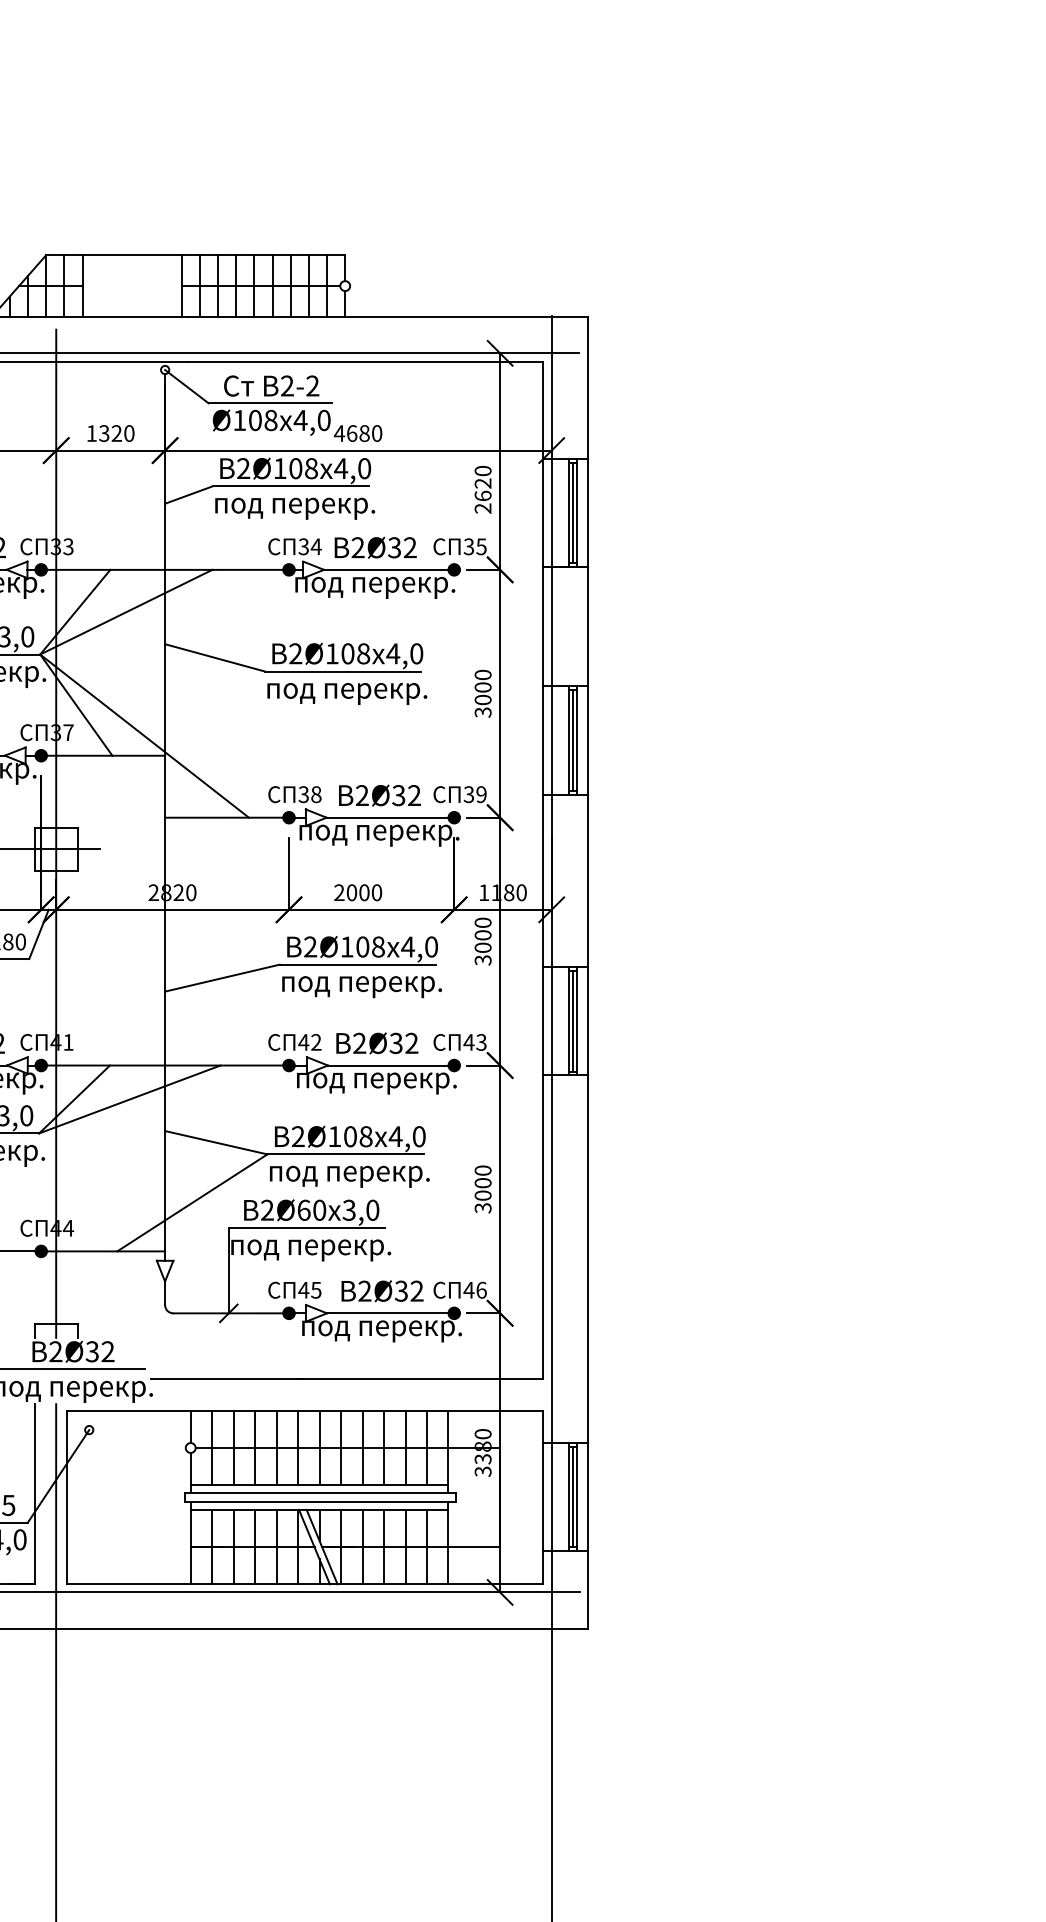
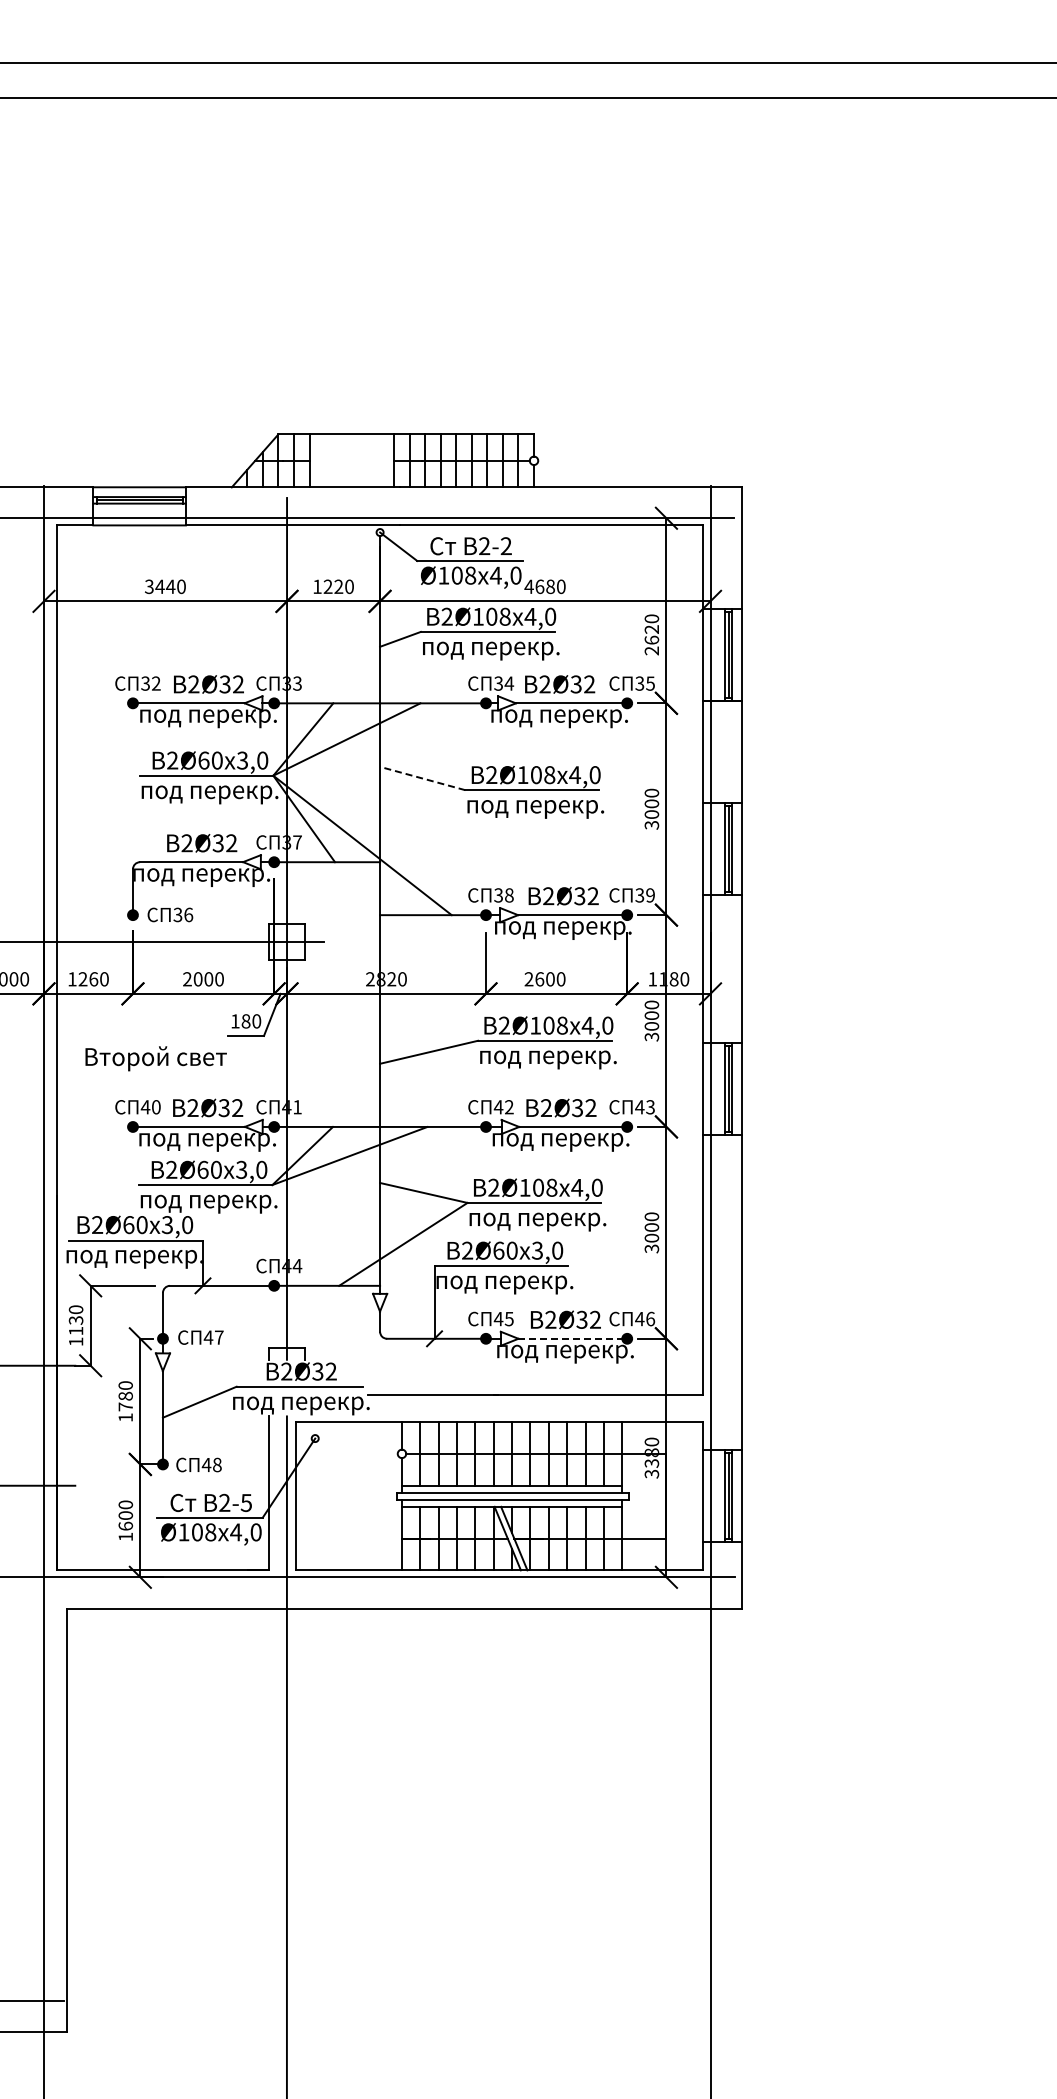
text: (103, 434) -> (327, 587), 1320 -> 1220
line: (214, 657) -> (422, 778), solid -> dashed
text: (351, 892) -> (539, 979), 2000 -> 2600
line: (391, 1313) -> (573, 1338), solid -> dashed

